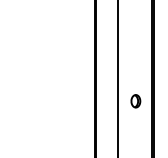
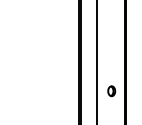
part: (135, 101) -> (111, 91), moved

